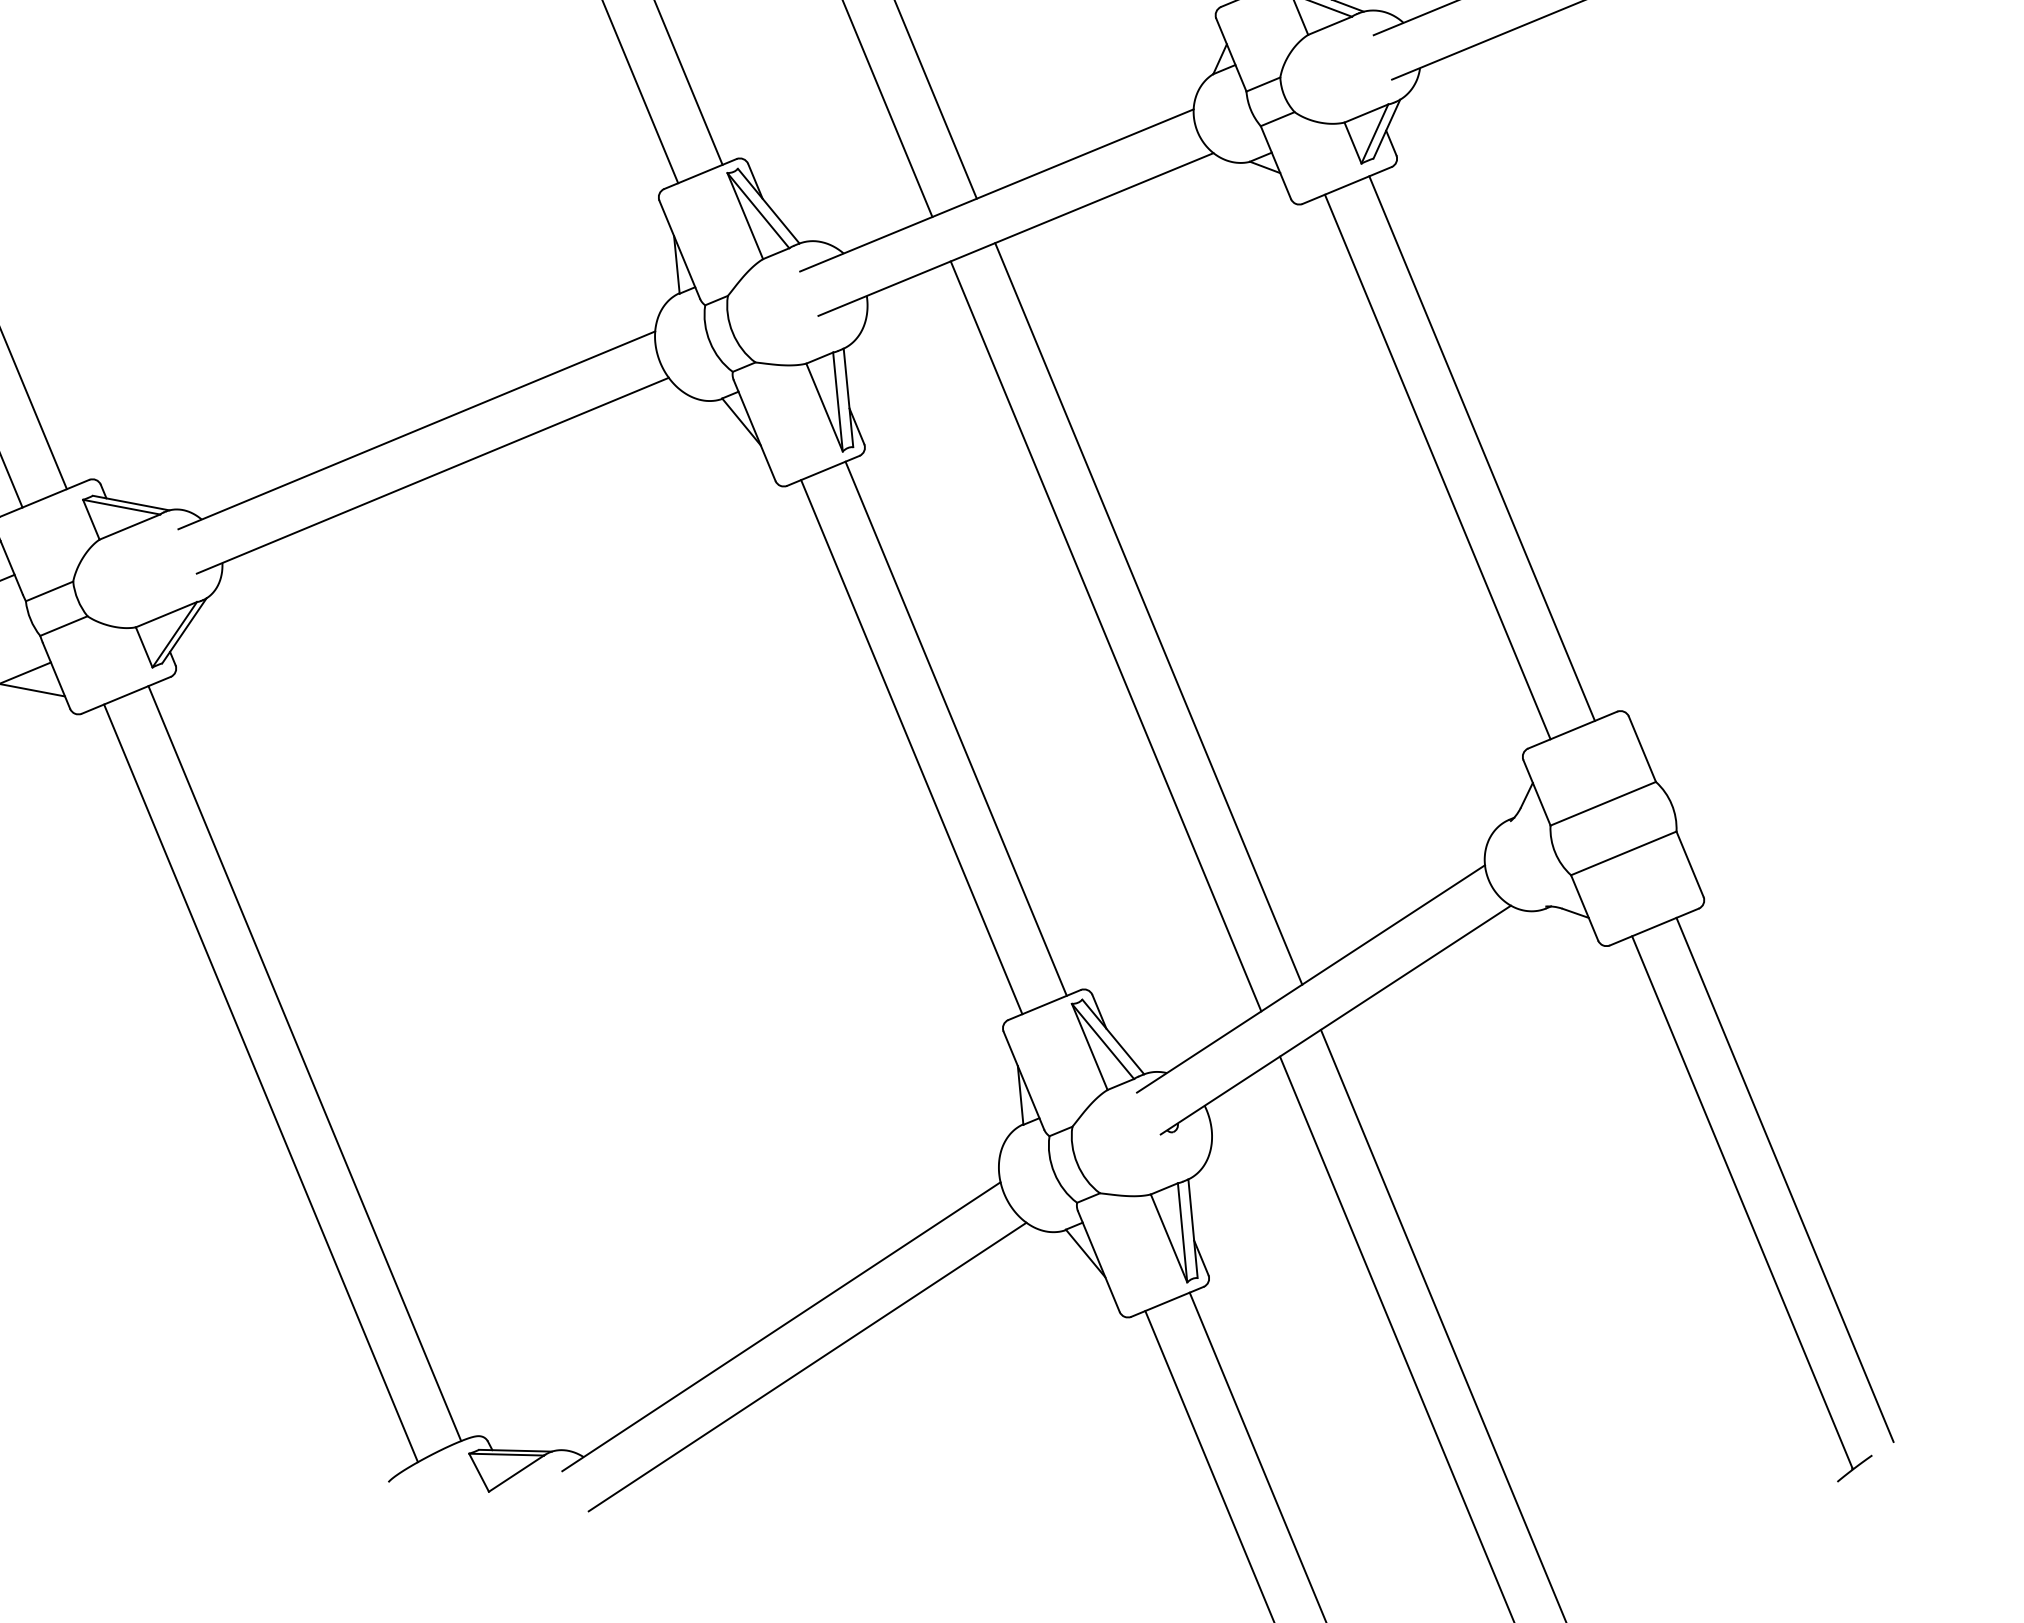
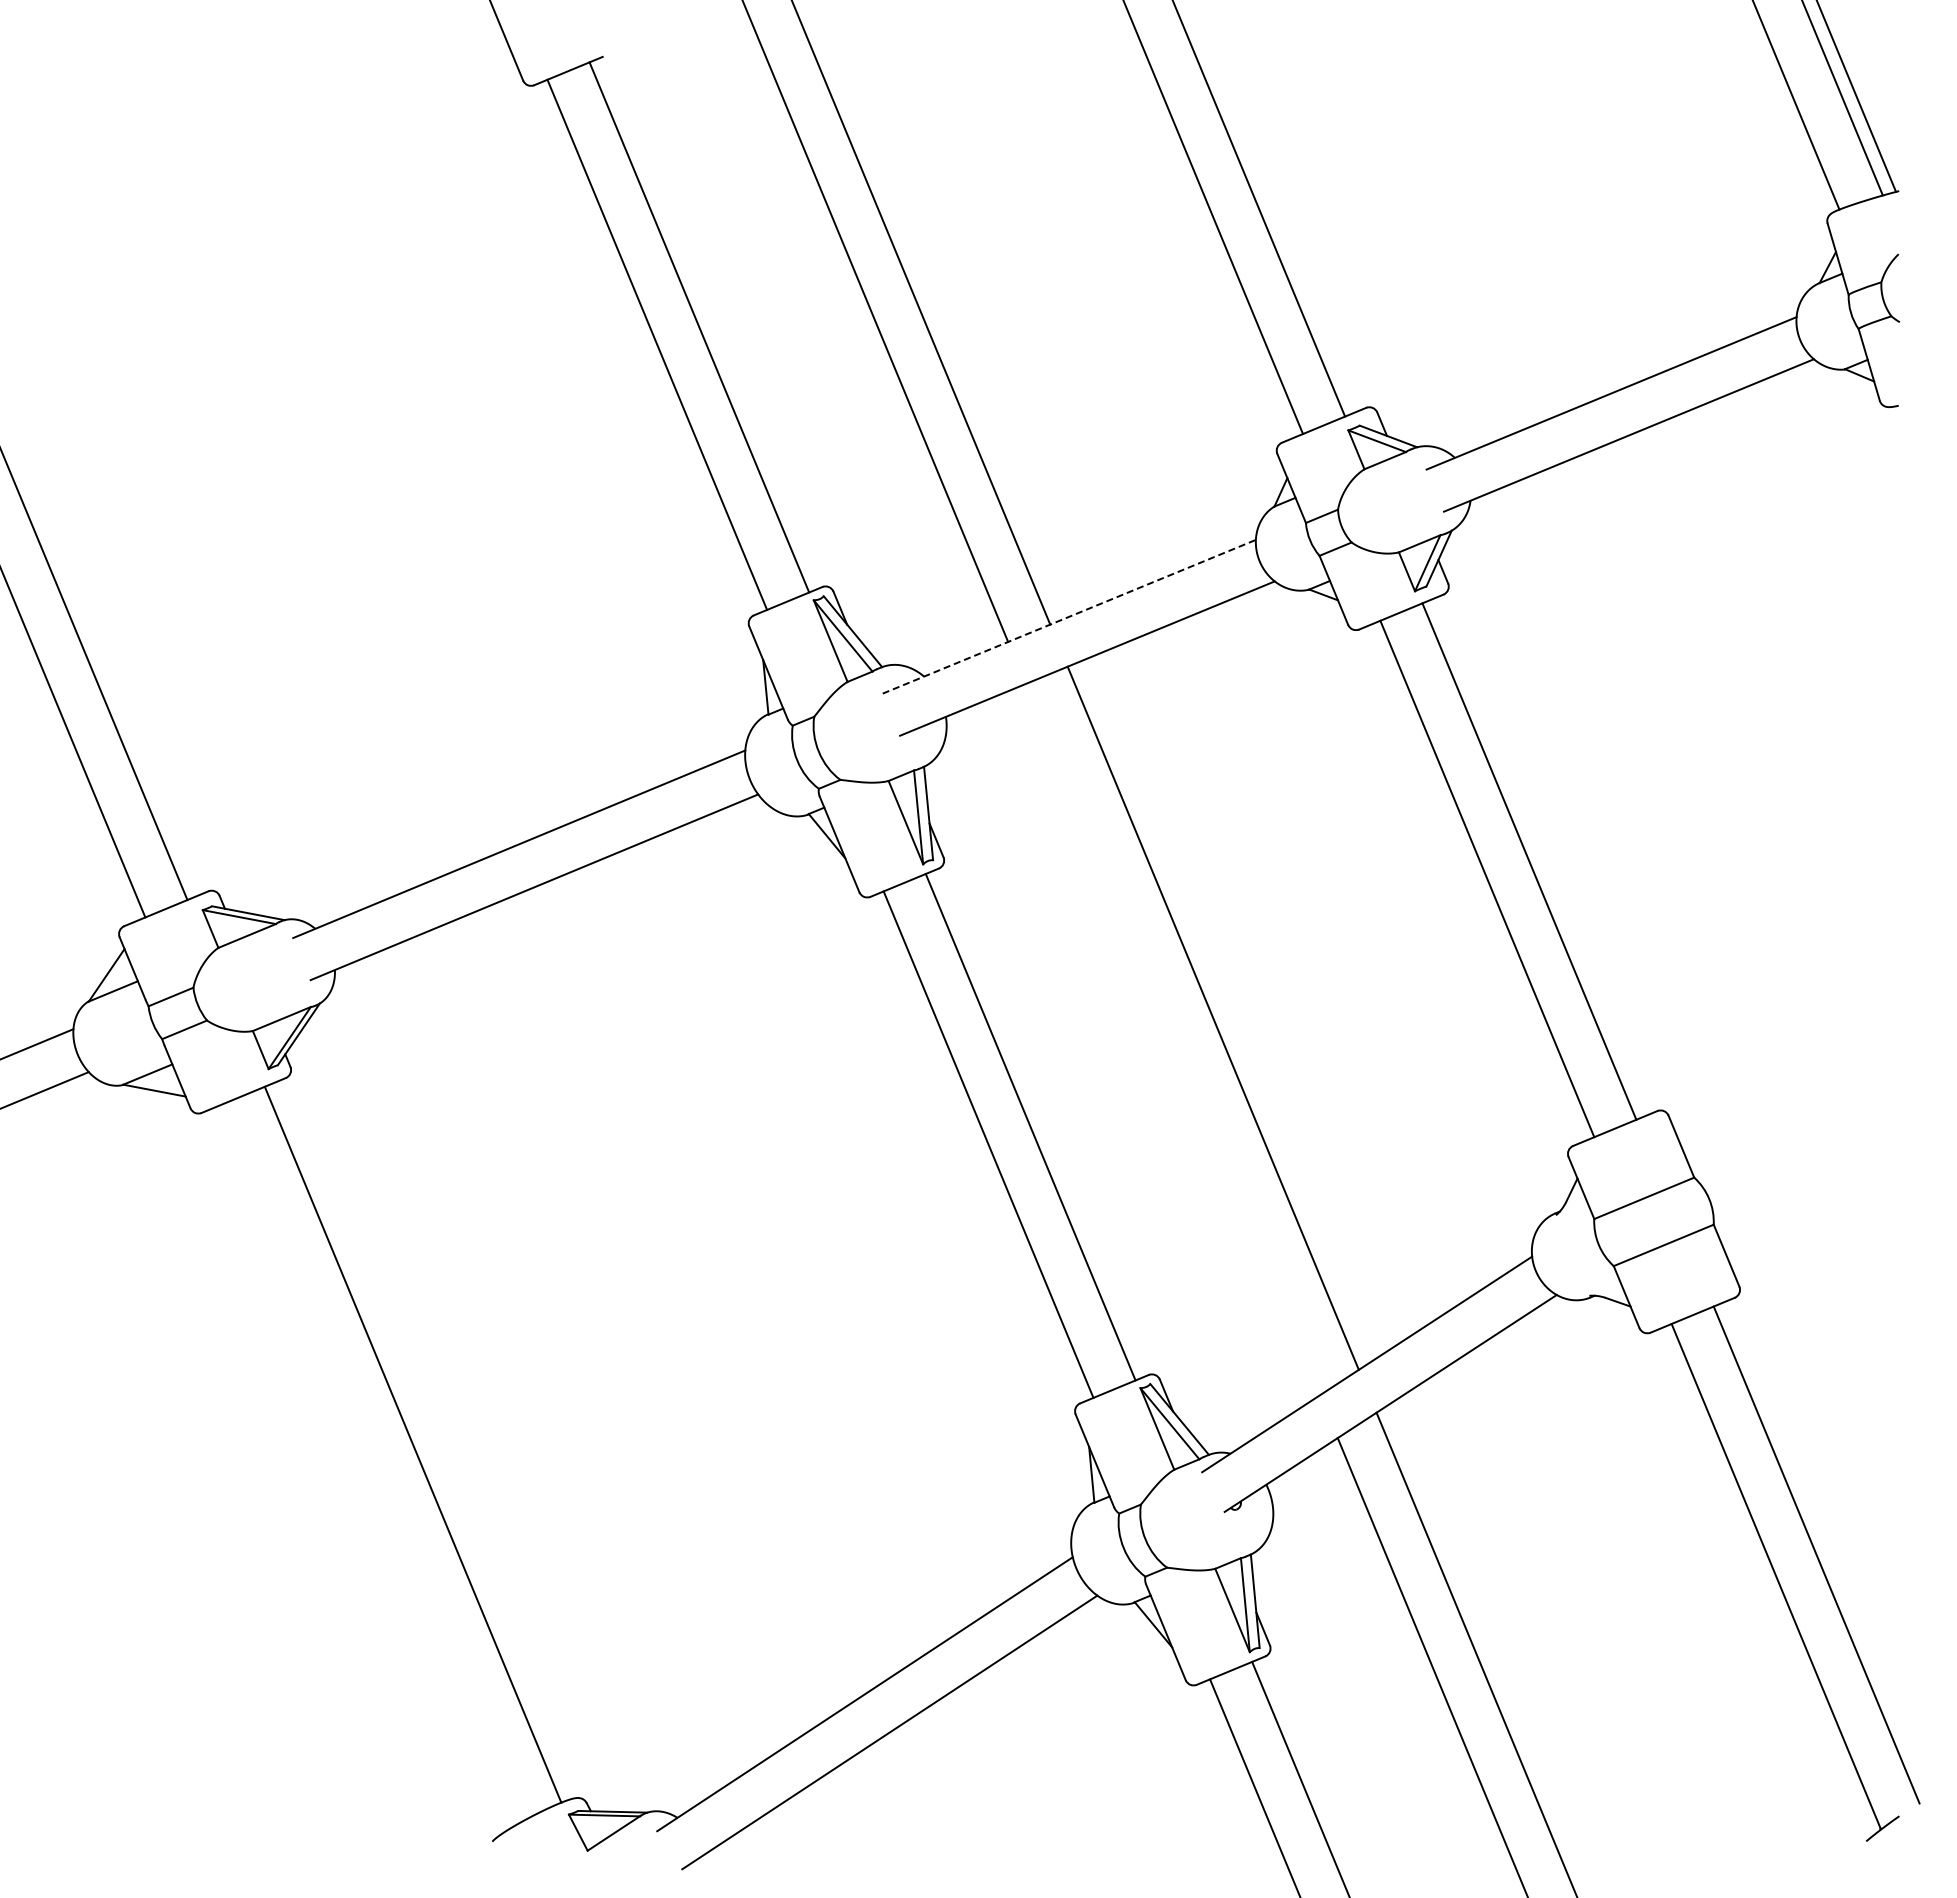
line: (997, 190) -> (1069, 616), solid -> dashed
line: (1105, 636) -> (1172, 1039), removed
line: (260, 1083) -> (371, 1463), removed

